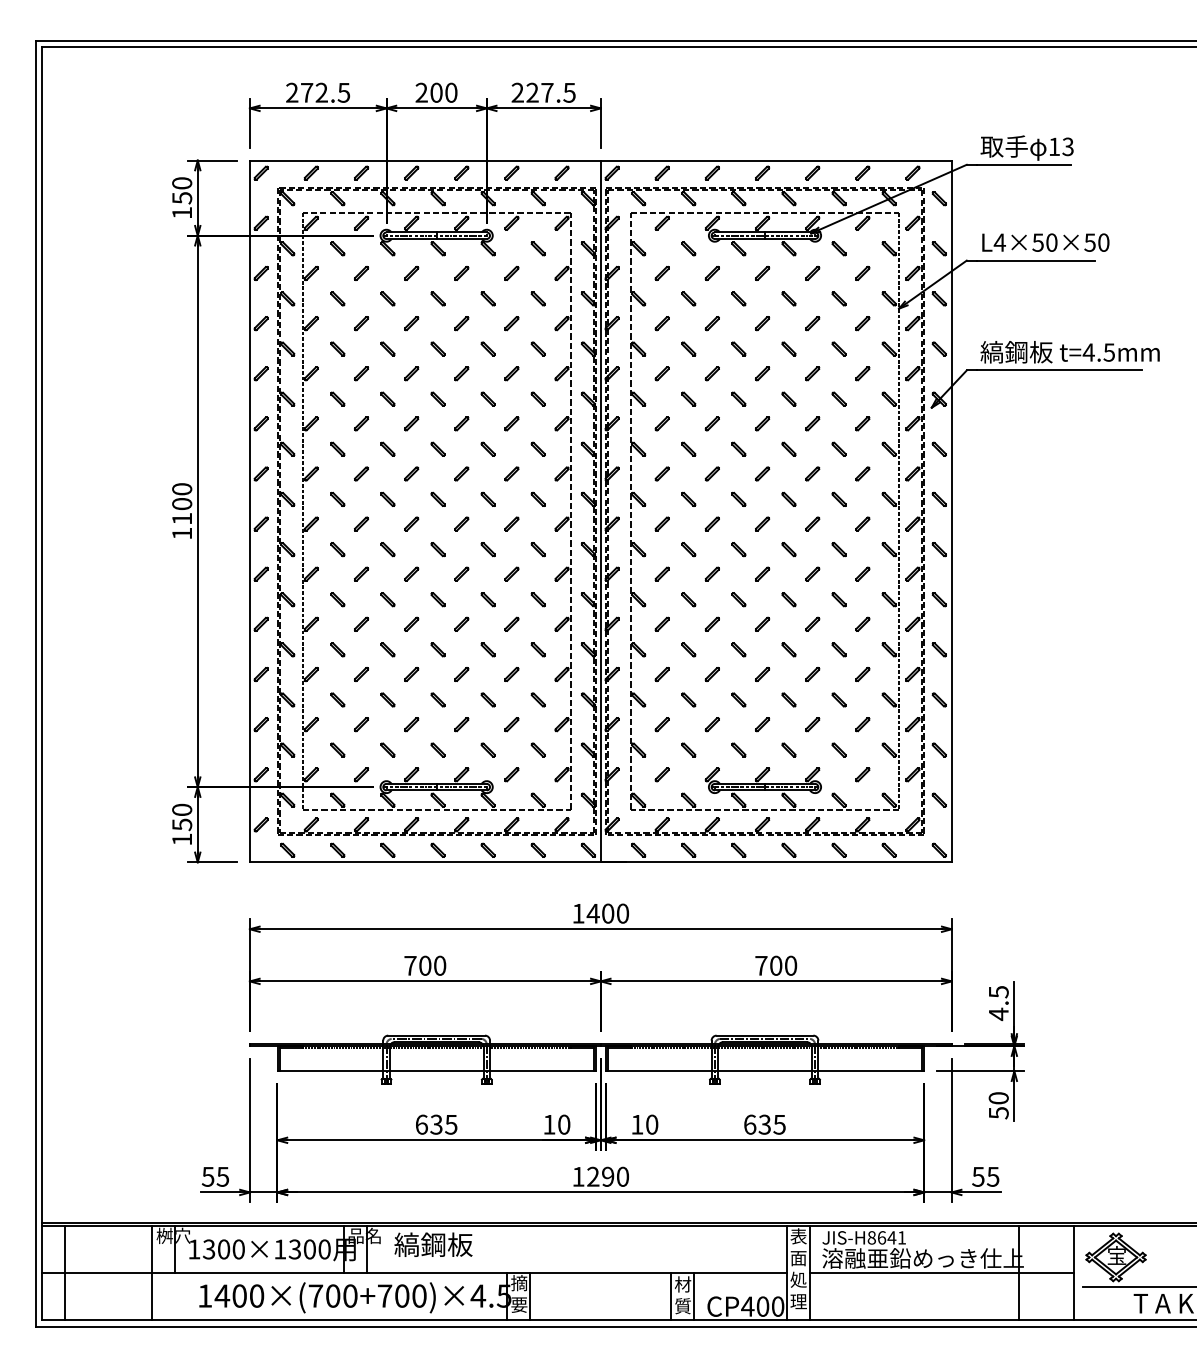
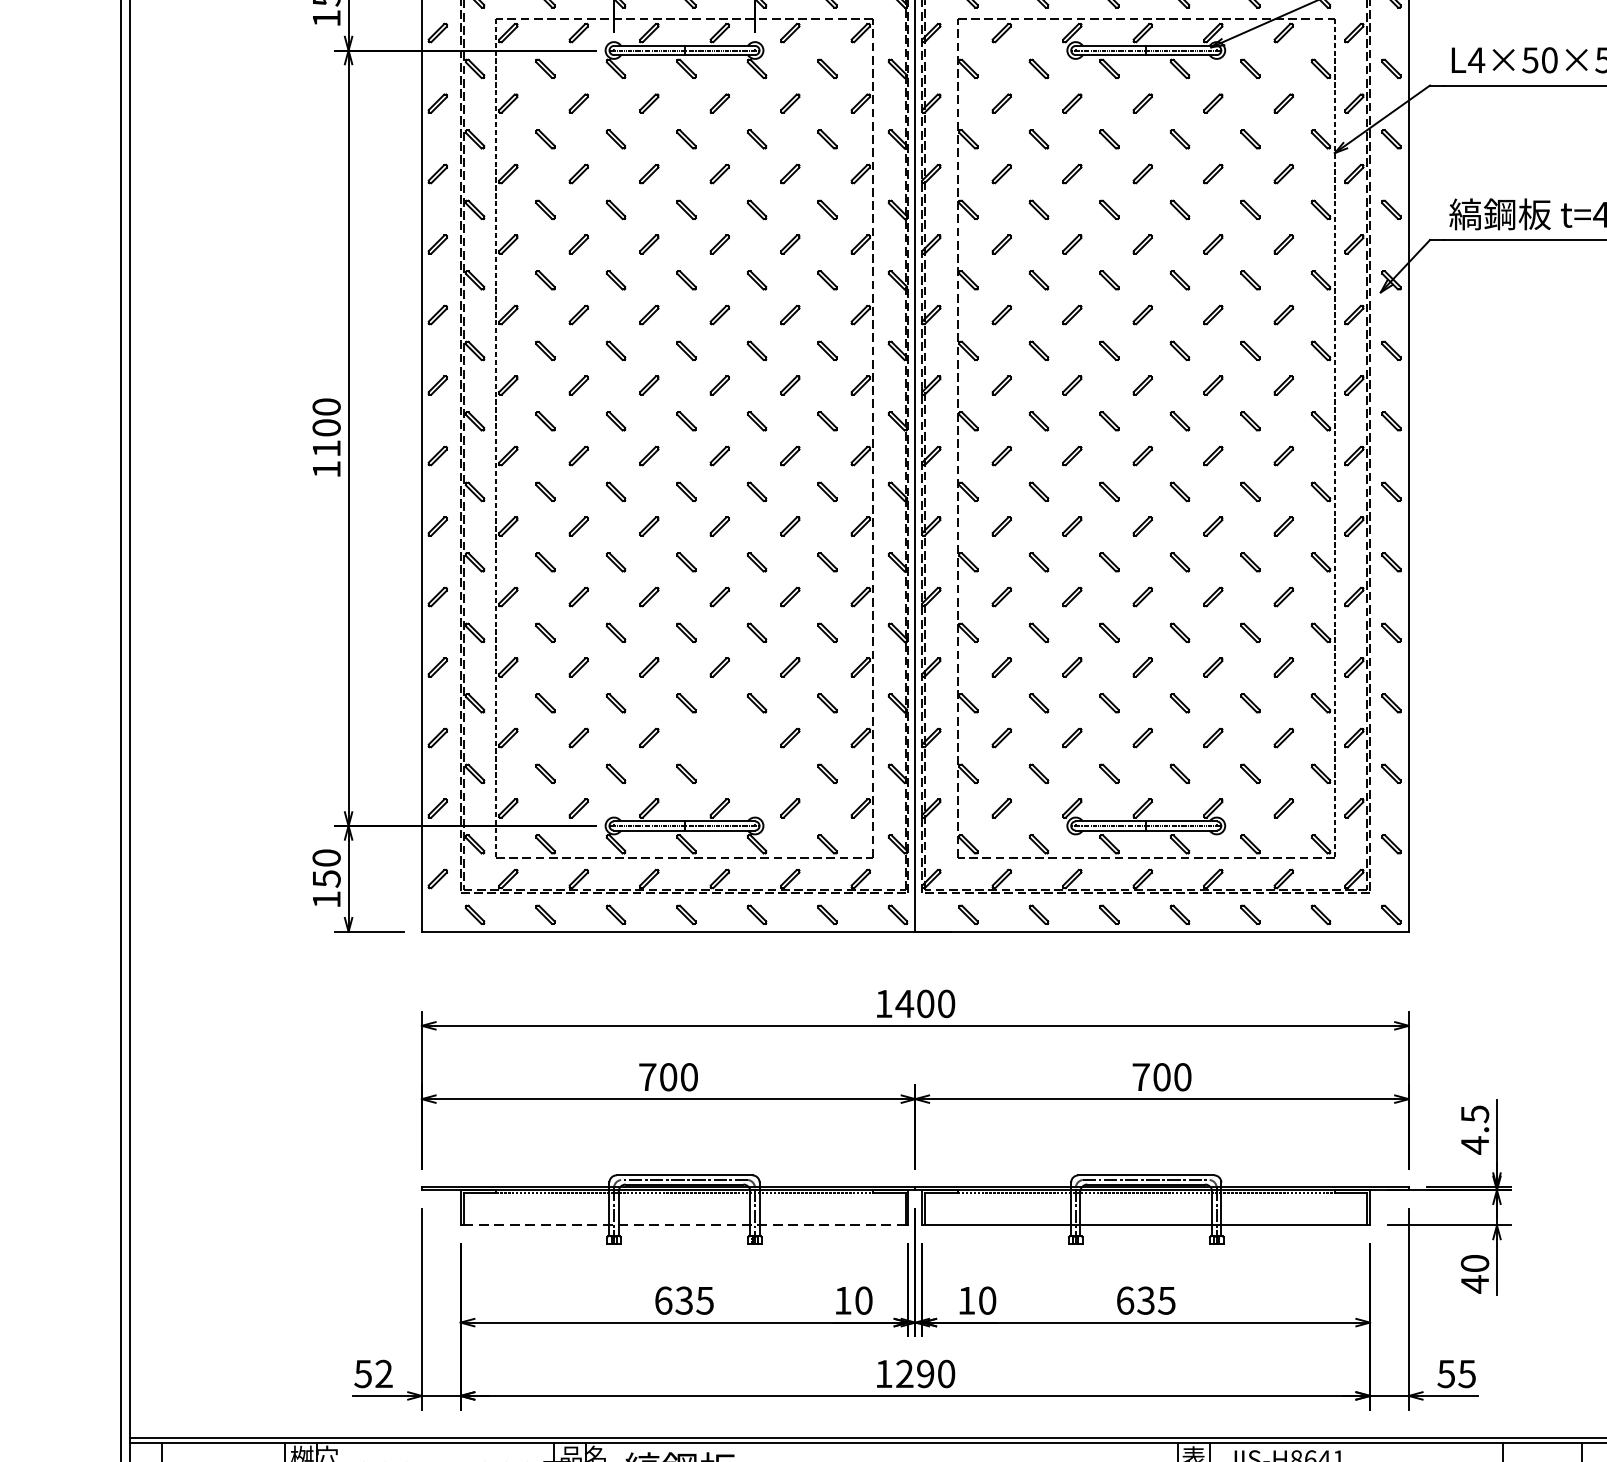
part: (480, 743) -> (746, 764), removed
line: (437, 1071) -> (685, 1225), solid -> dashed
text: (998, 1112) -> (1474, 1283), 50 -> 40
text: (222, 1176) -> (383, 1373), 55 -> 52

